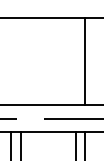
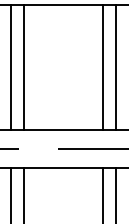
line: (11, 61) -> (11, 67), added
line: (20, 61) -> (24, 67), added
line: (75, 61) -> (102, 67), added

